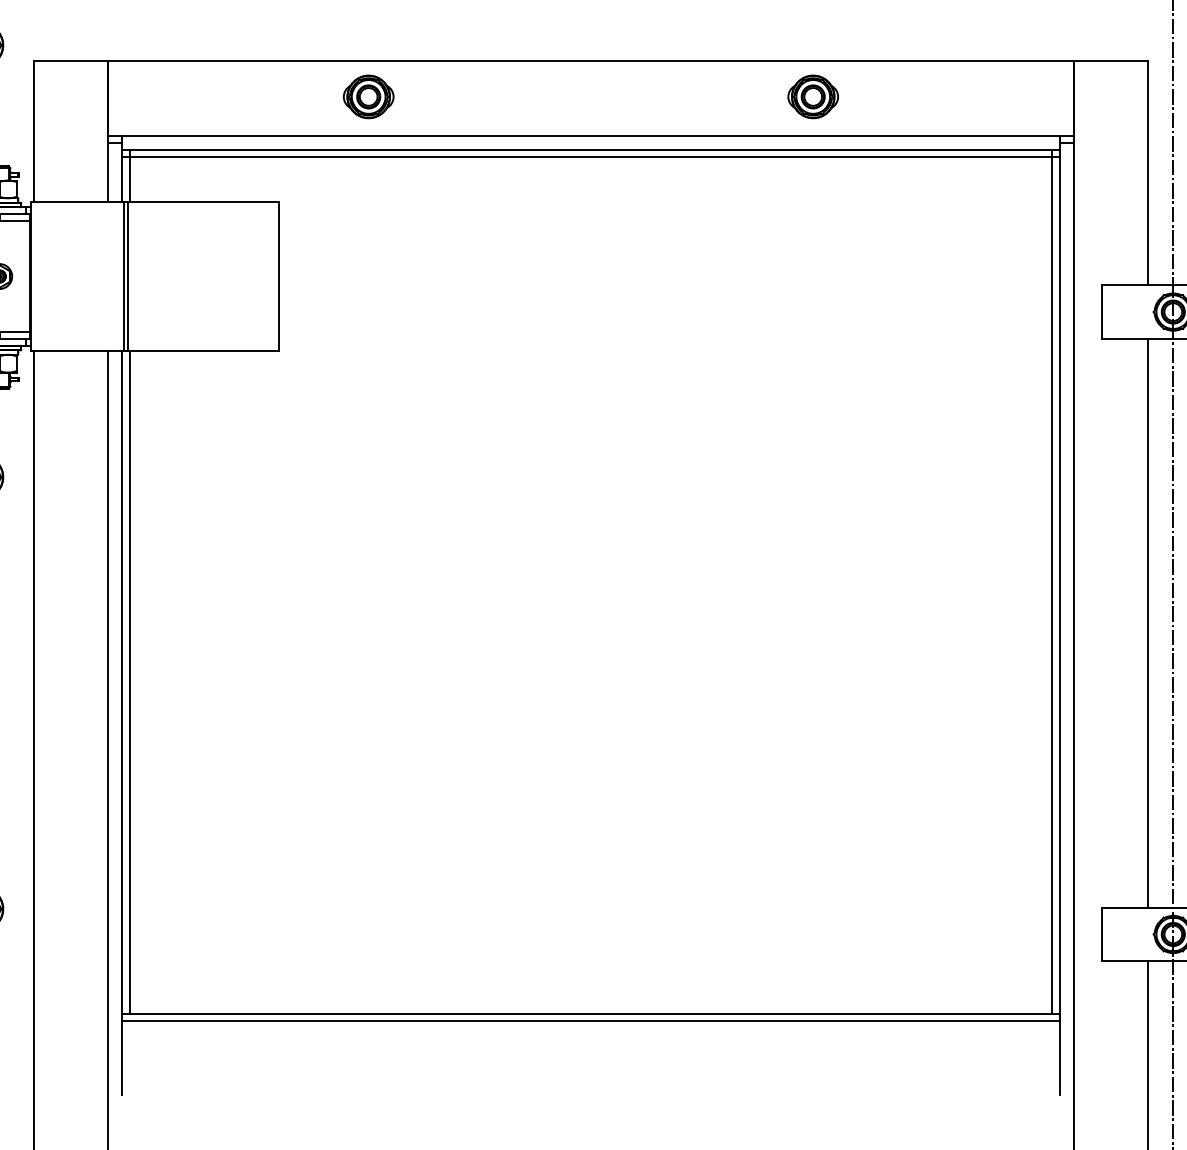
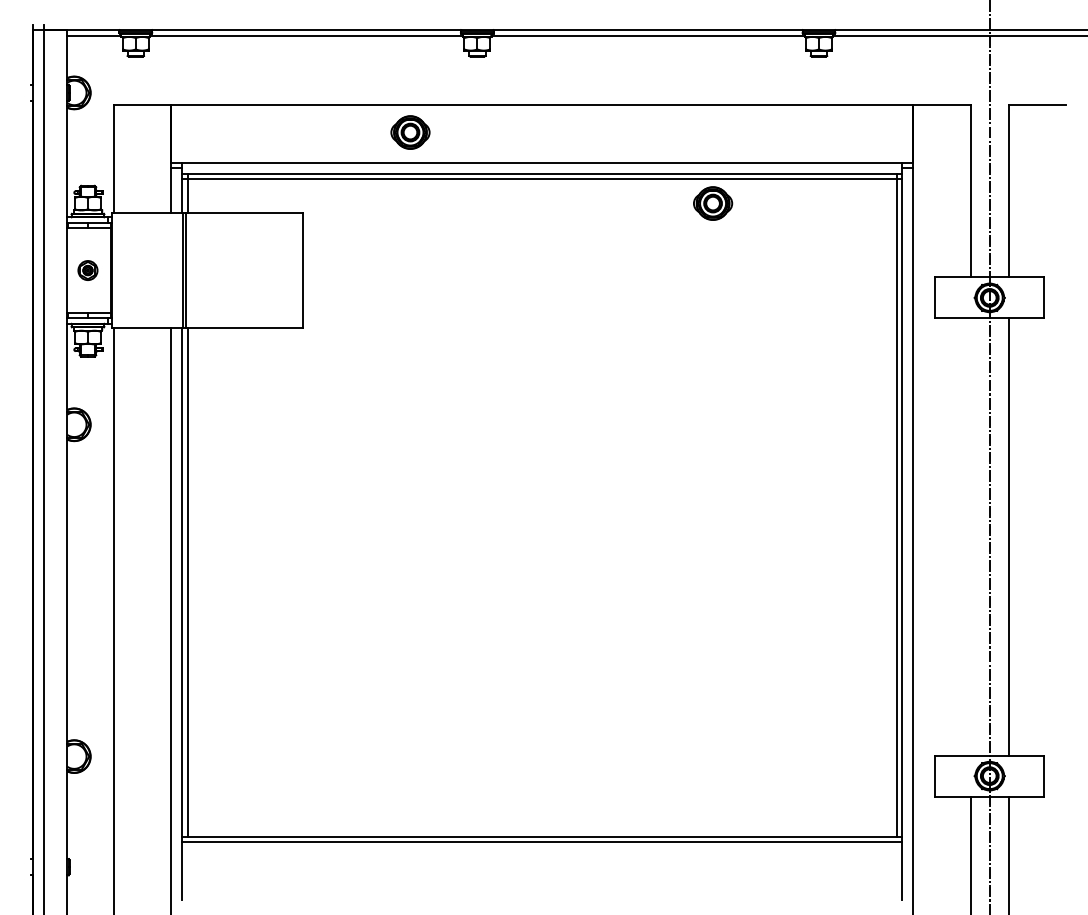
part: (368, 96) -> (410, 132), moved
part: (813, 96) -> (713, 203), moved
line: (1148, 622) -> (970, 536), removed

